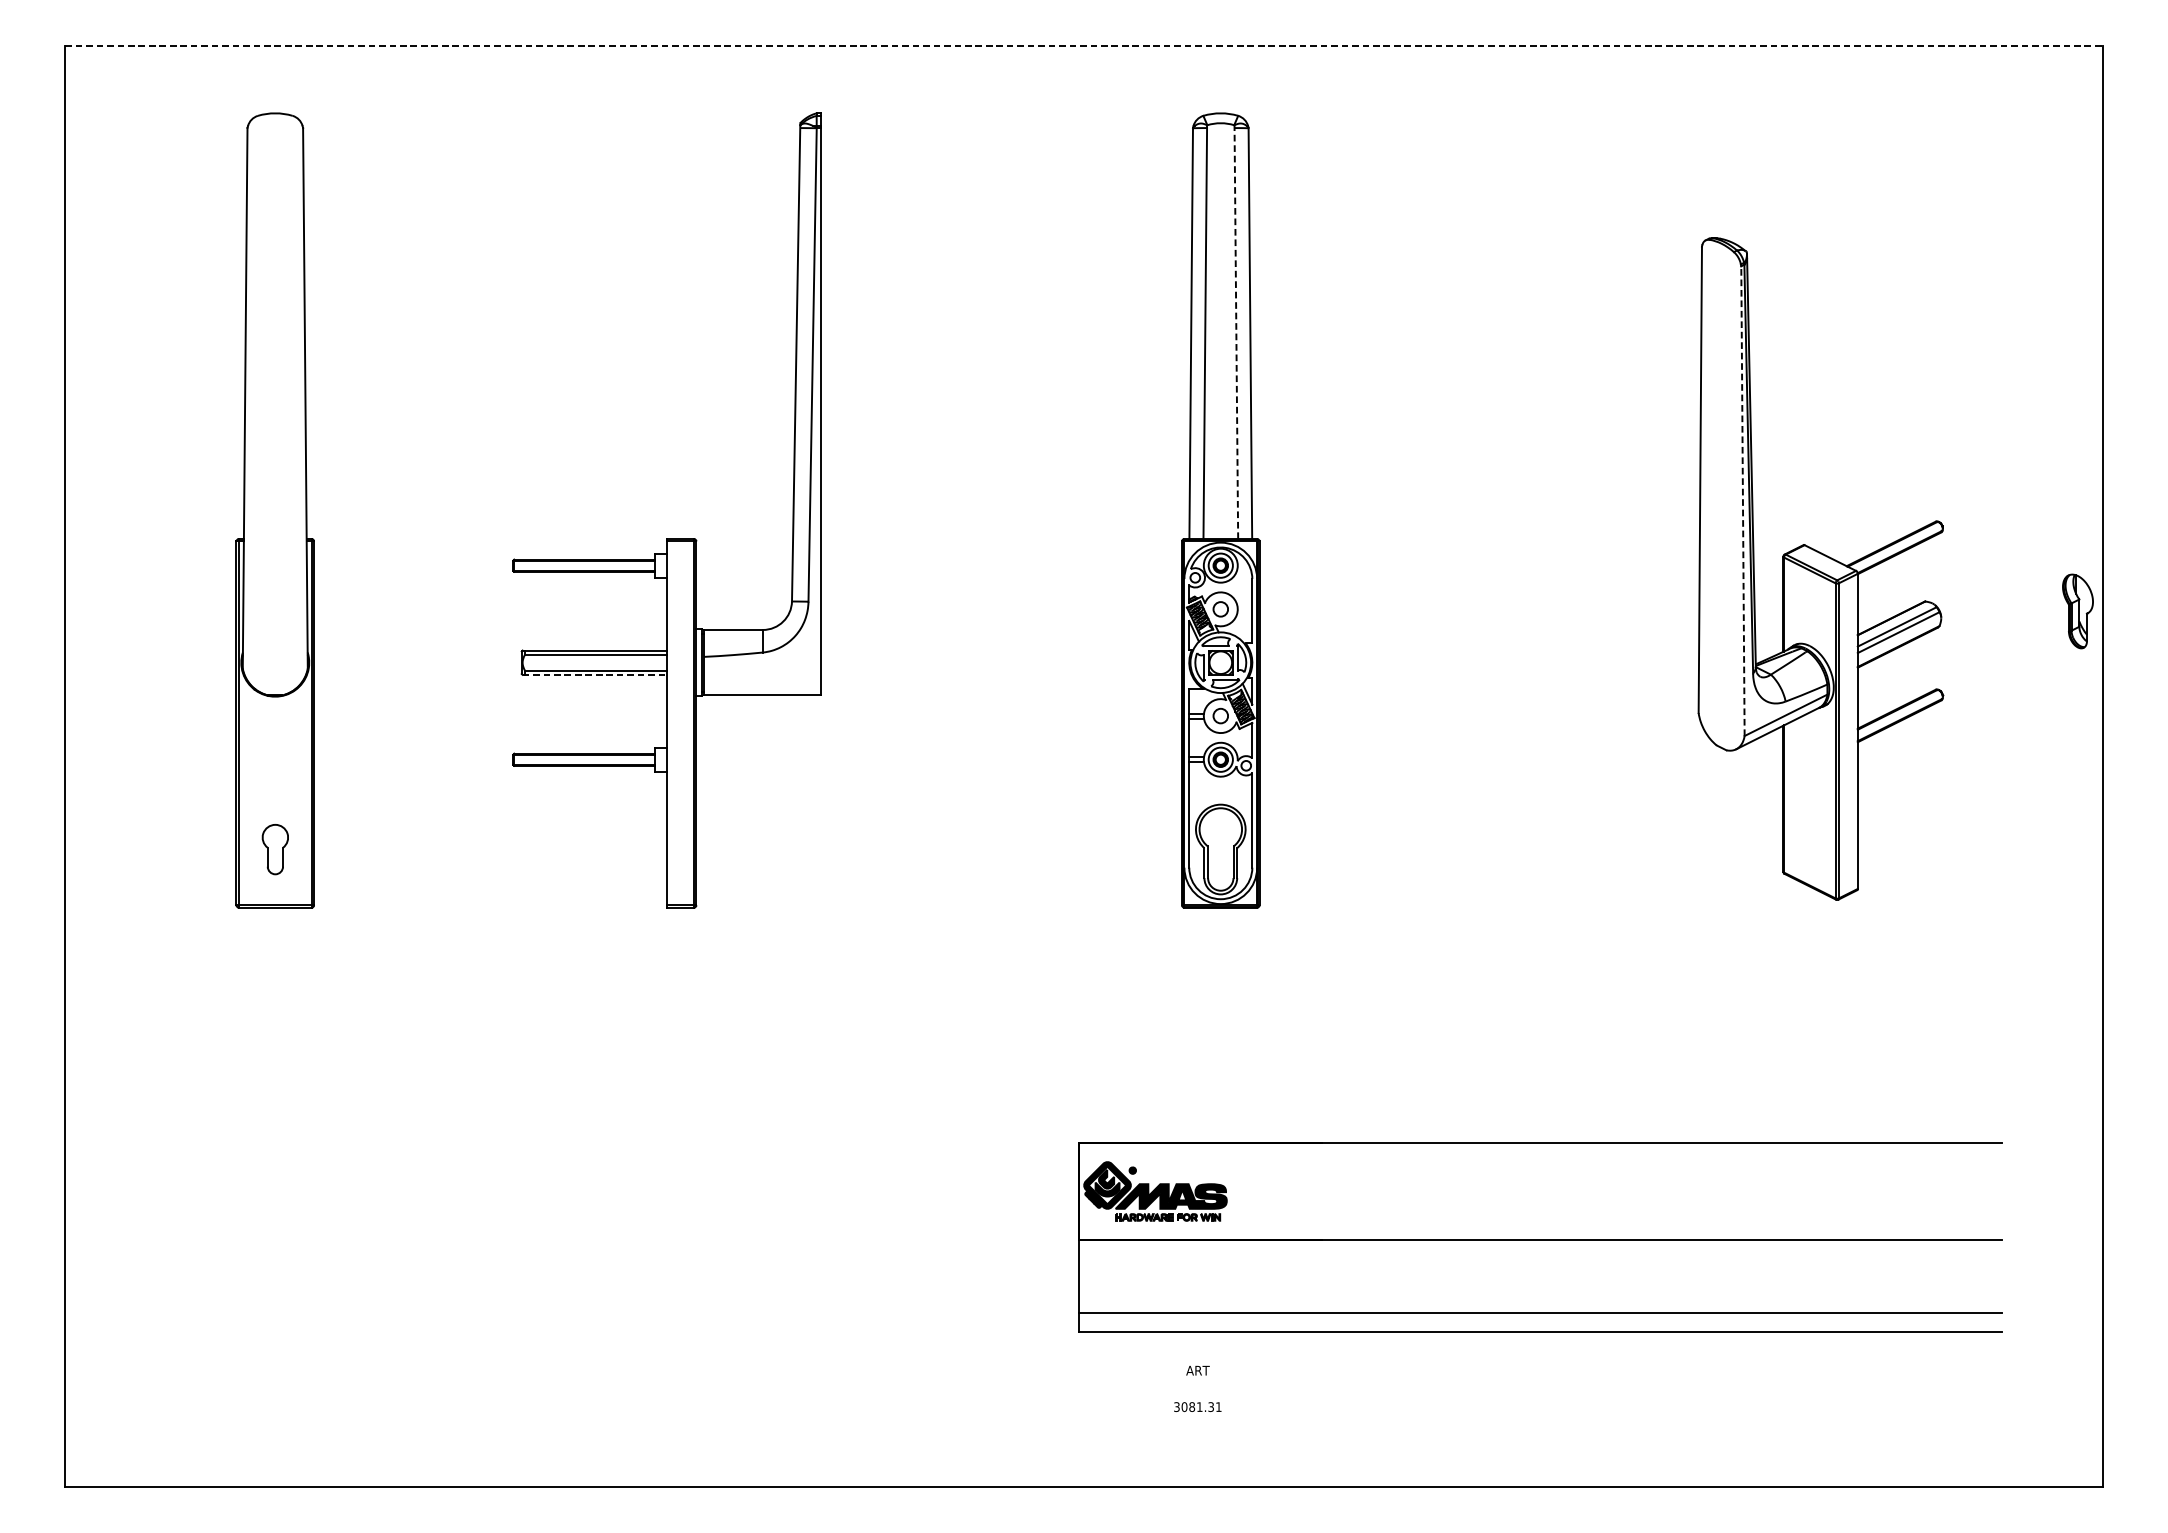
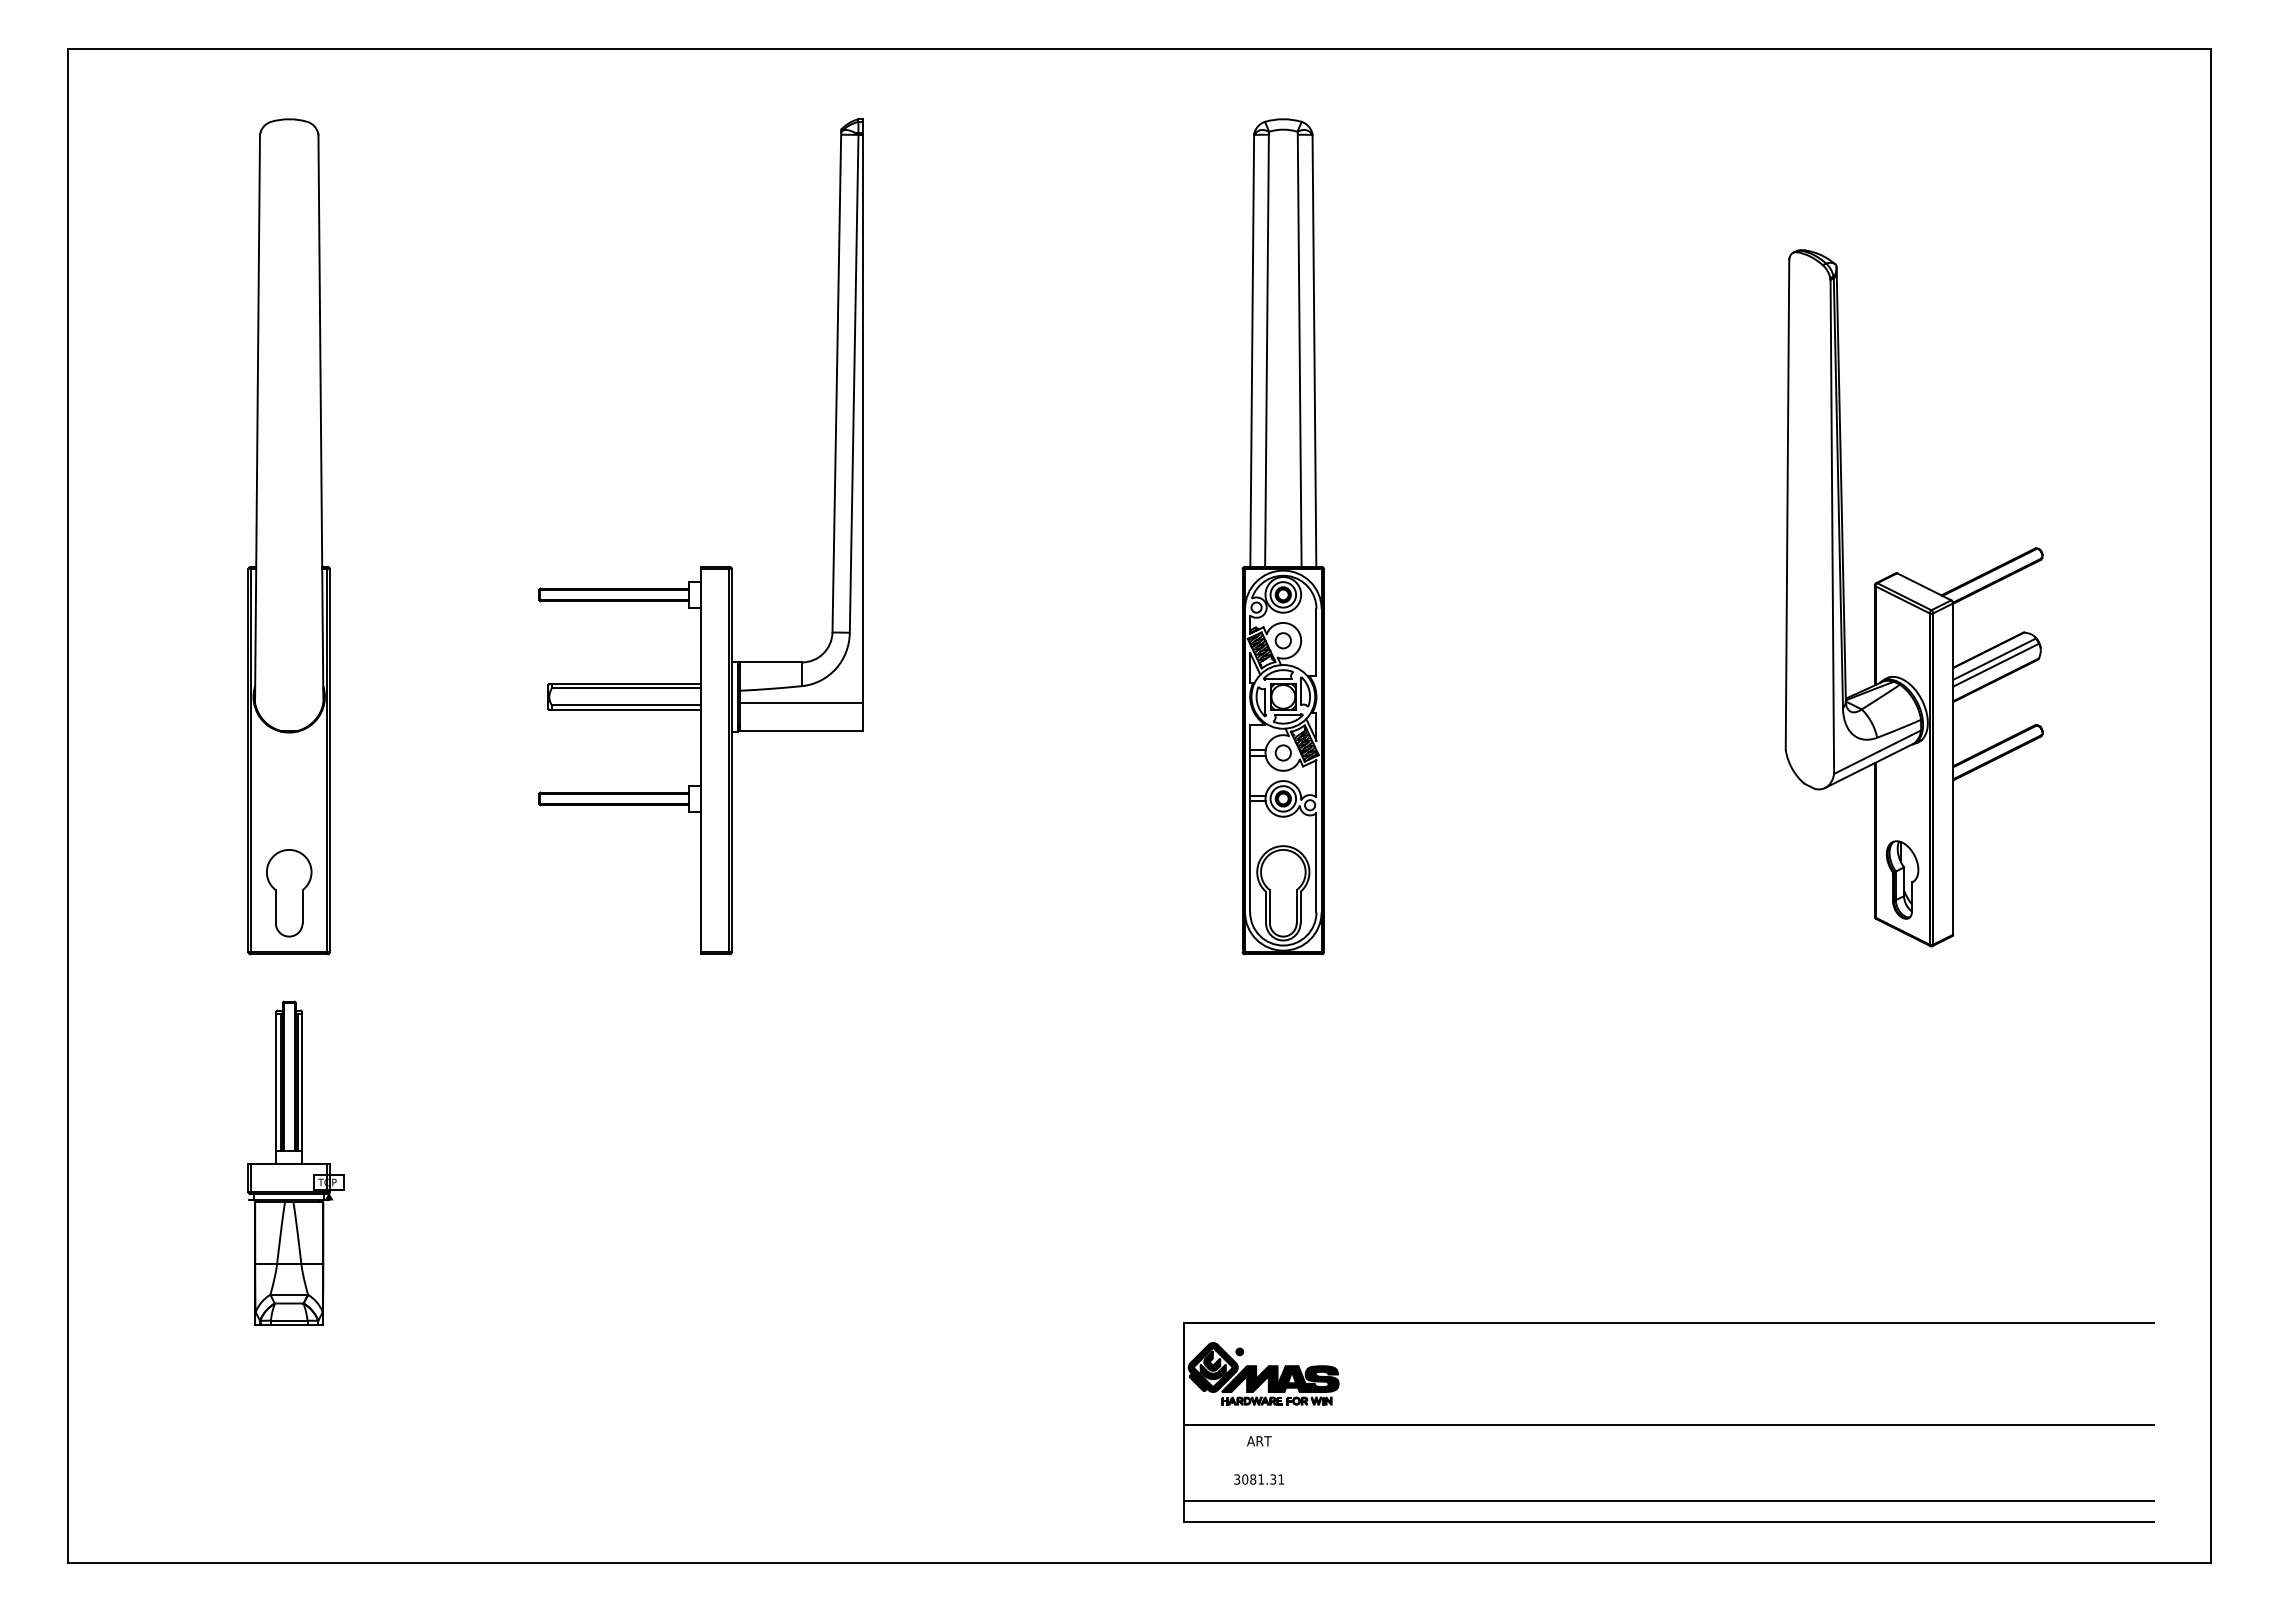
line: (1084, 46) -> (1139, 48), dashed -> solid
line: (1236, 332) -> (1299, 349), dashed -> solid
line: (1743, 500) -> (1832, 526), dashed -> solid
part: (2077, 610) -> (1902, 879), moved
line: (762, 668) -> (801, 702), added
line: (595, 674) -> (625, 709), dashed -> solid
part: (275, 849) -> (289, 893), size x1.67
part: (281, 1105) -> (295, 1162), added
part: (1540, 1237) -> (1668, 1422), moved

